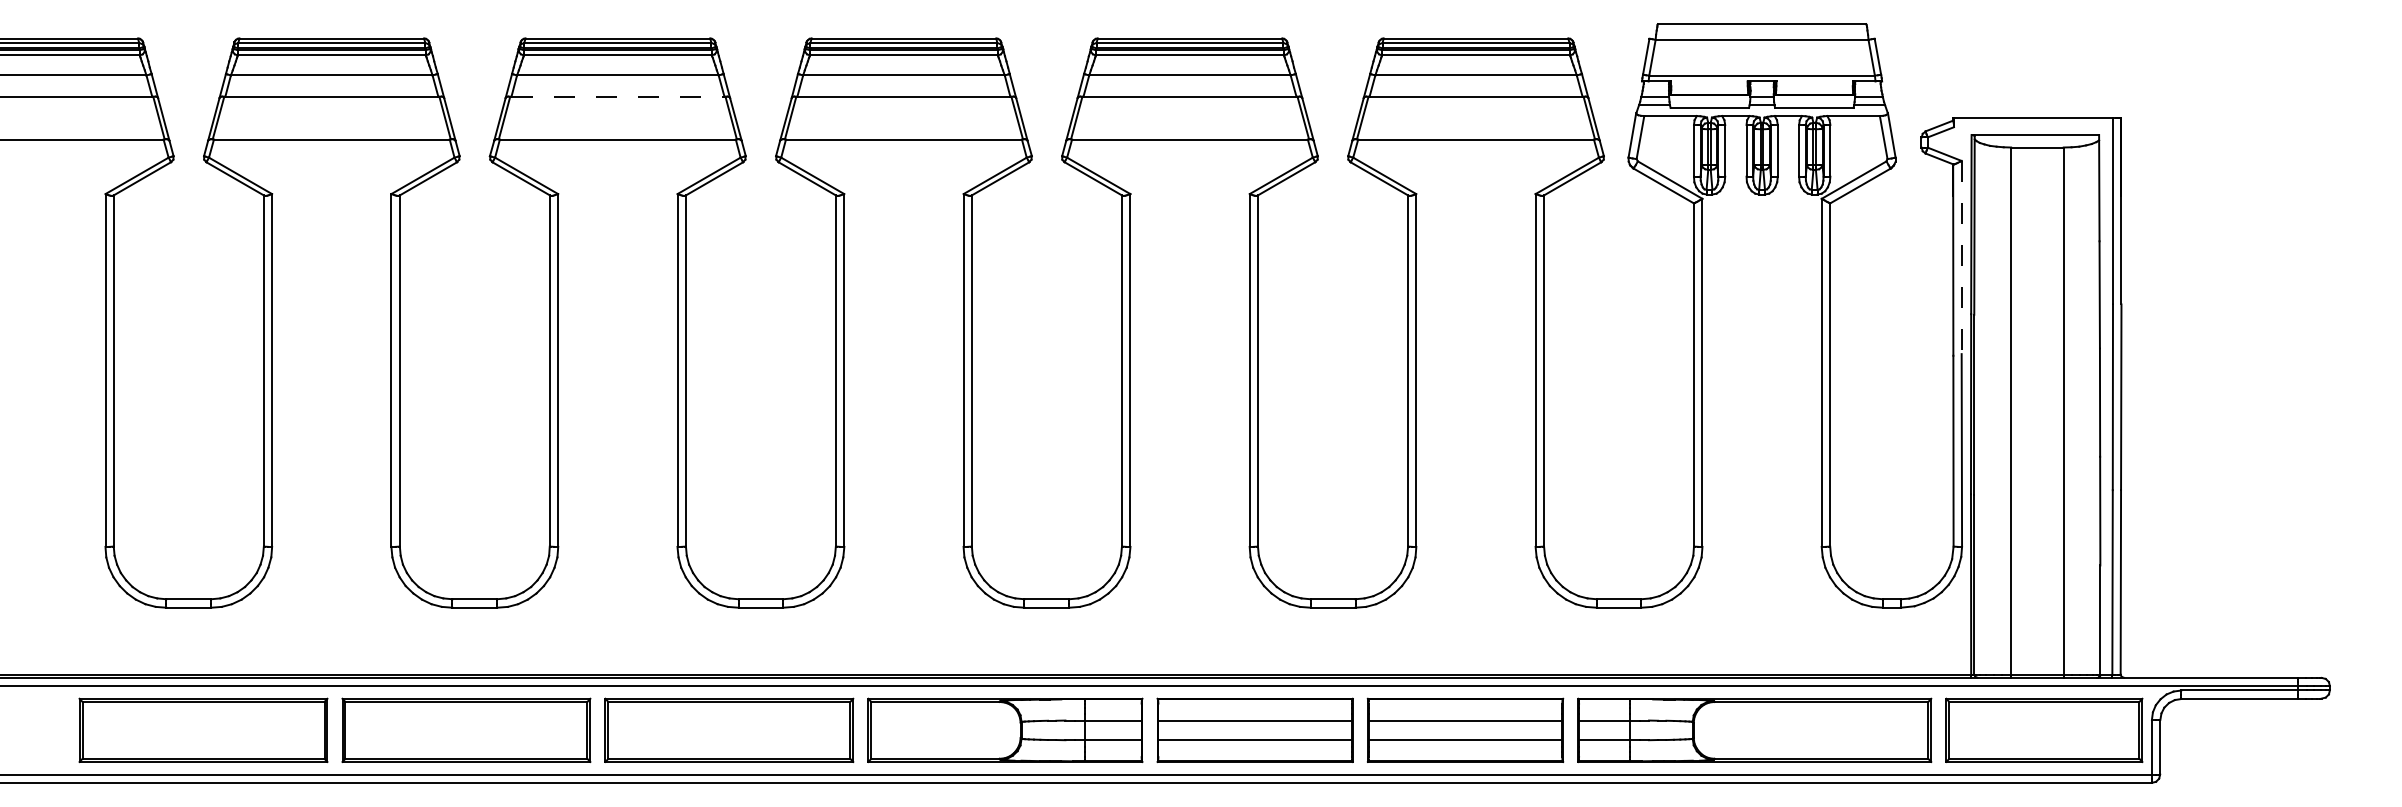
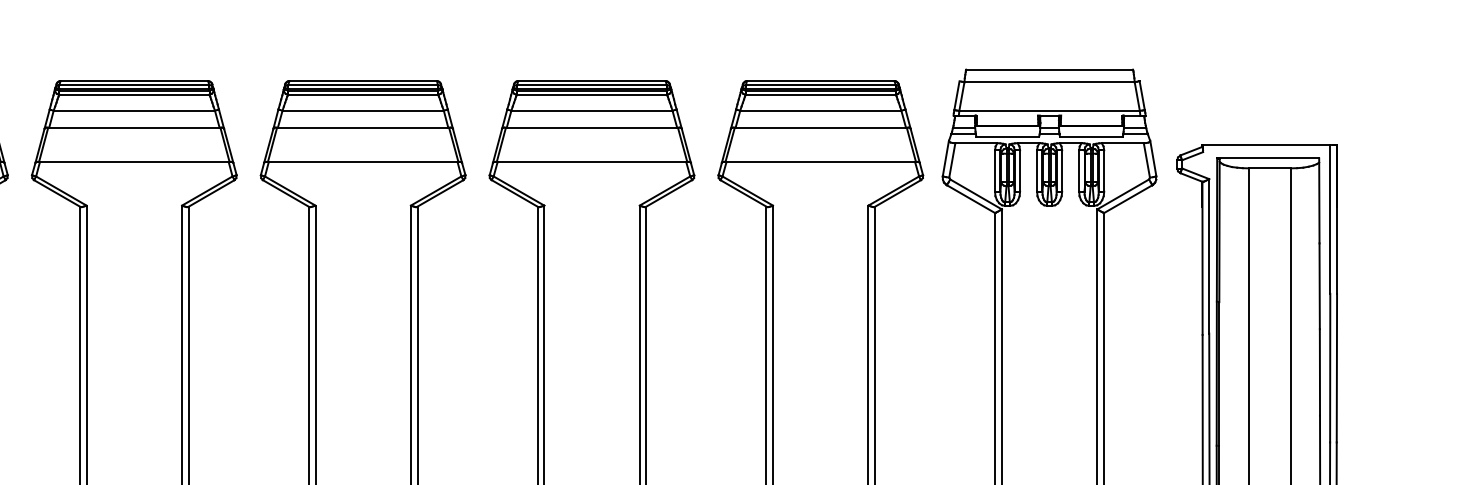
line: (617, 96) -> (134, 127), dashed -> solid
line: (1961, 257) -> (1209, 256), dashed -> solid

